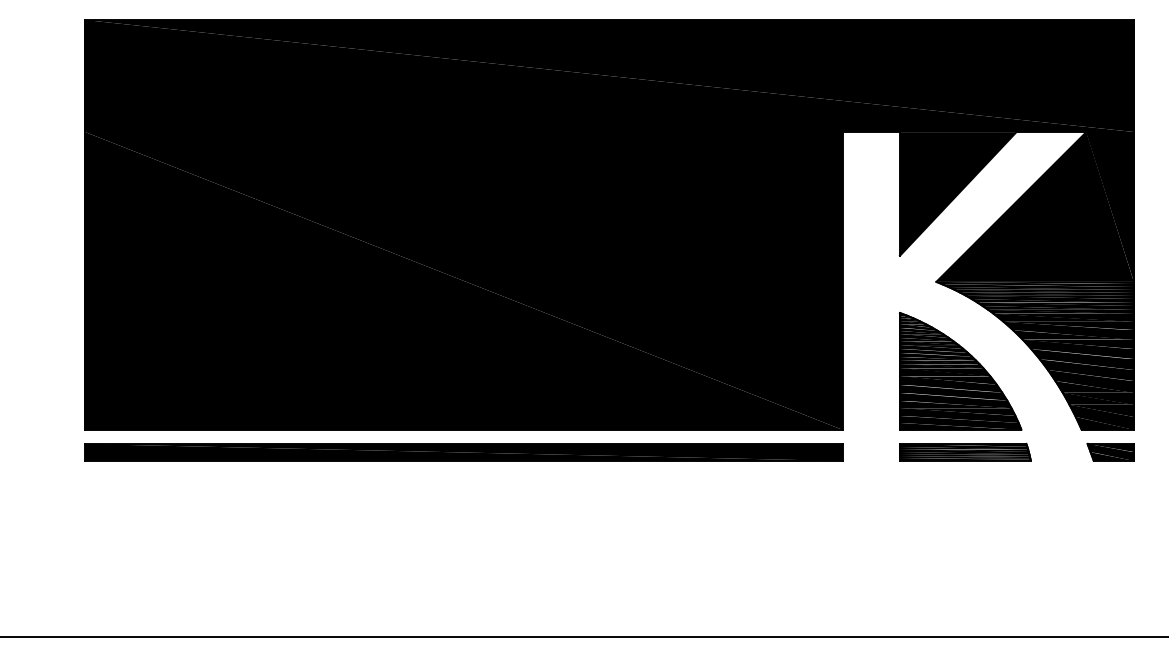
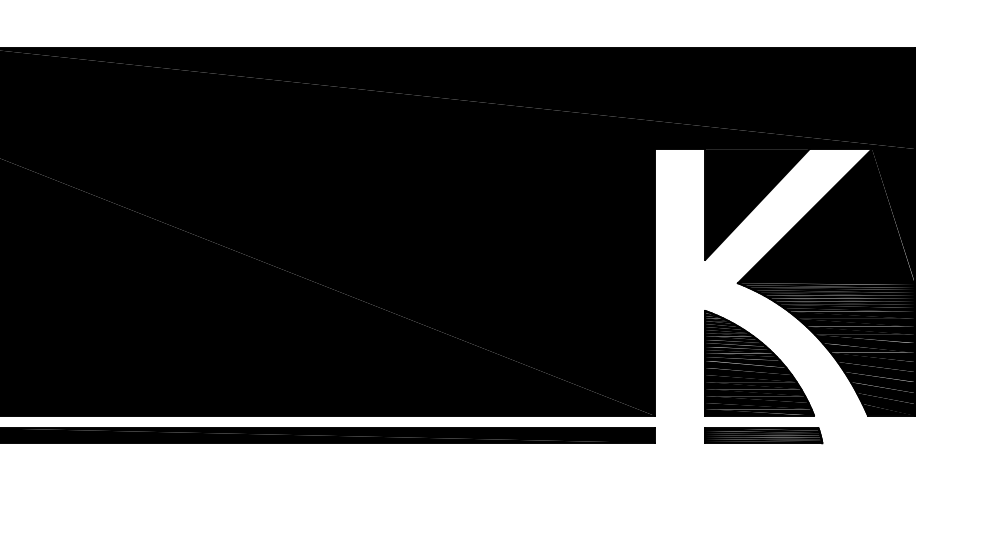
part: (1110, 451) -> (893, 434), removed

